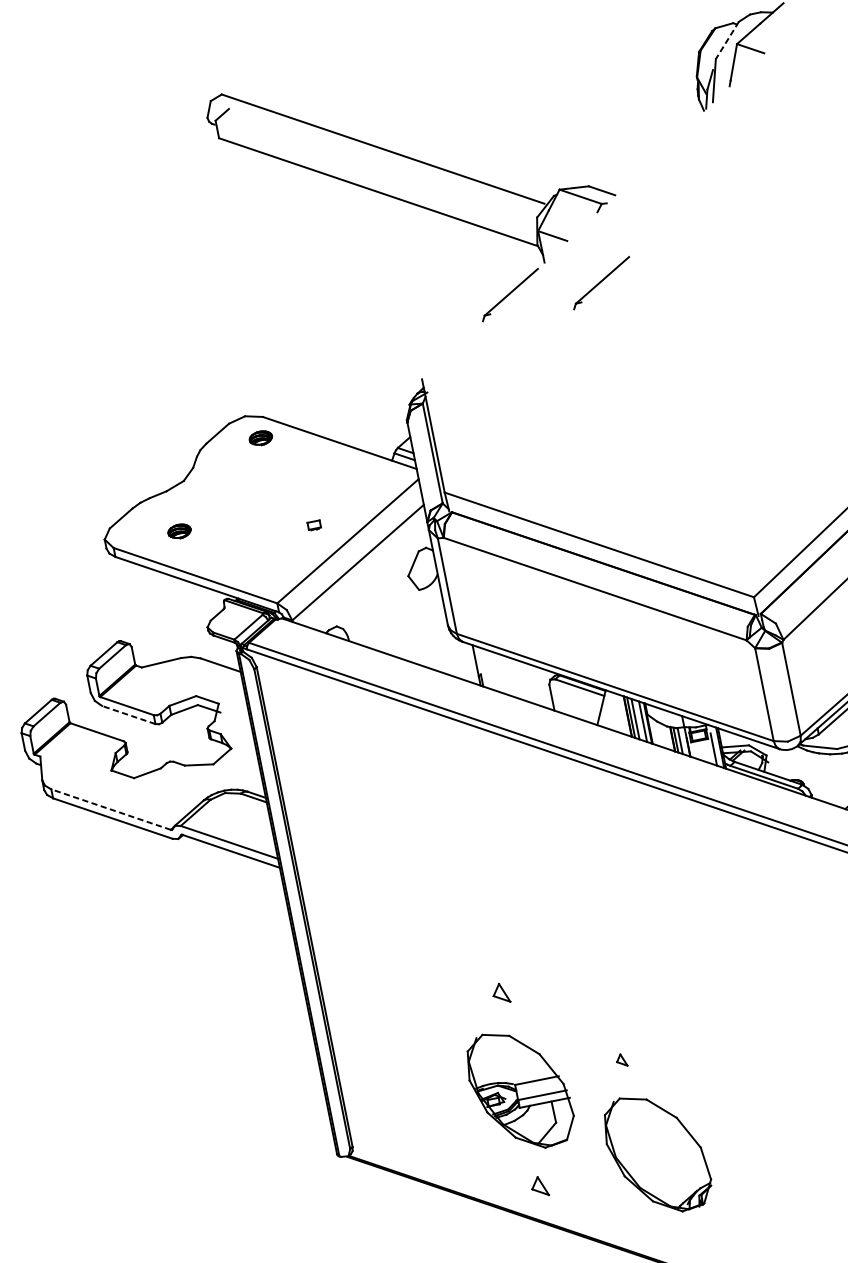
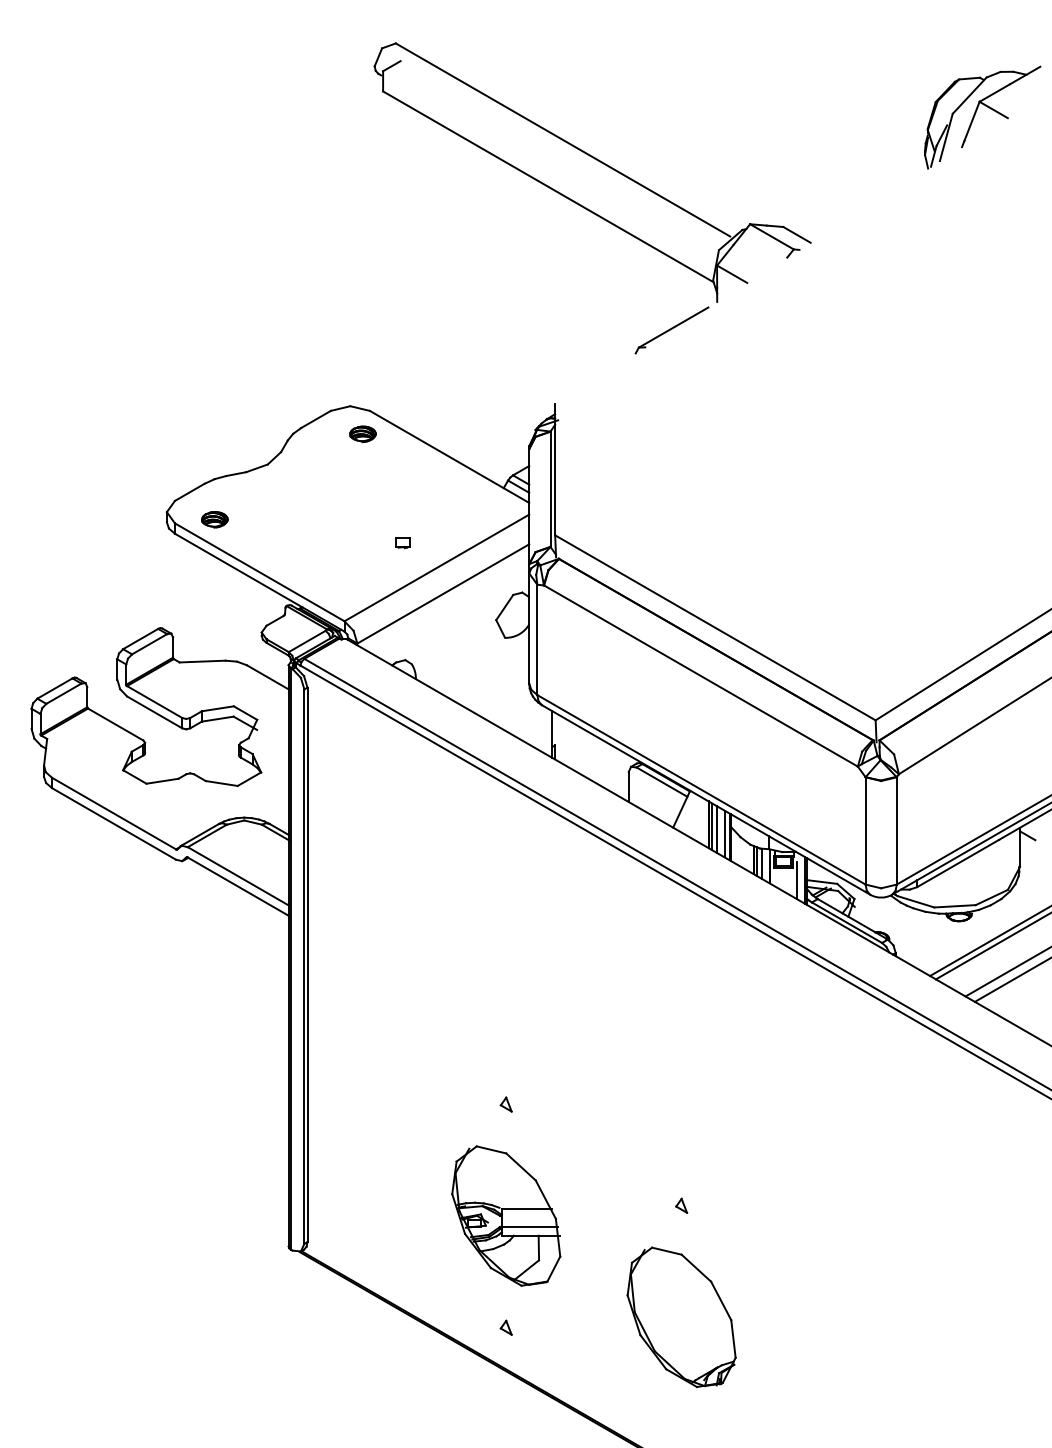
line: (727, 40) -> (969, 95), dashed -> solid
part: (601, 283) -> (775, 337), removed
part: (179, 531) -> (214, 519), moved
line: (128, 715) -> (154, 712), dashed -> solid
line: (111, 809) -> (114, 813), dashed -> solid
part: (500, 993) -> (505, 1104), size x0.62
part: (621, 1060) -> (681, 1205), moved
part: (657, 1153) -> (681, 1316), moved
part: (538, 1186) -> (505, 1327), size x0.62

